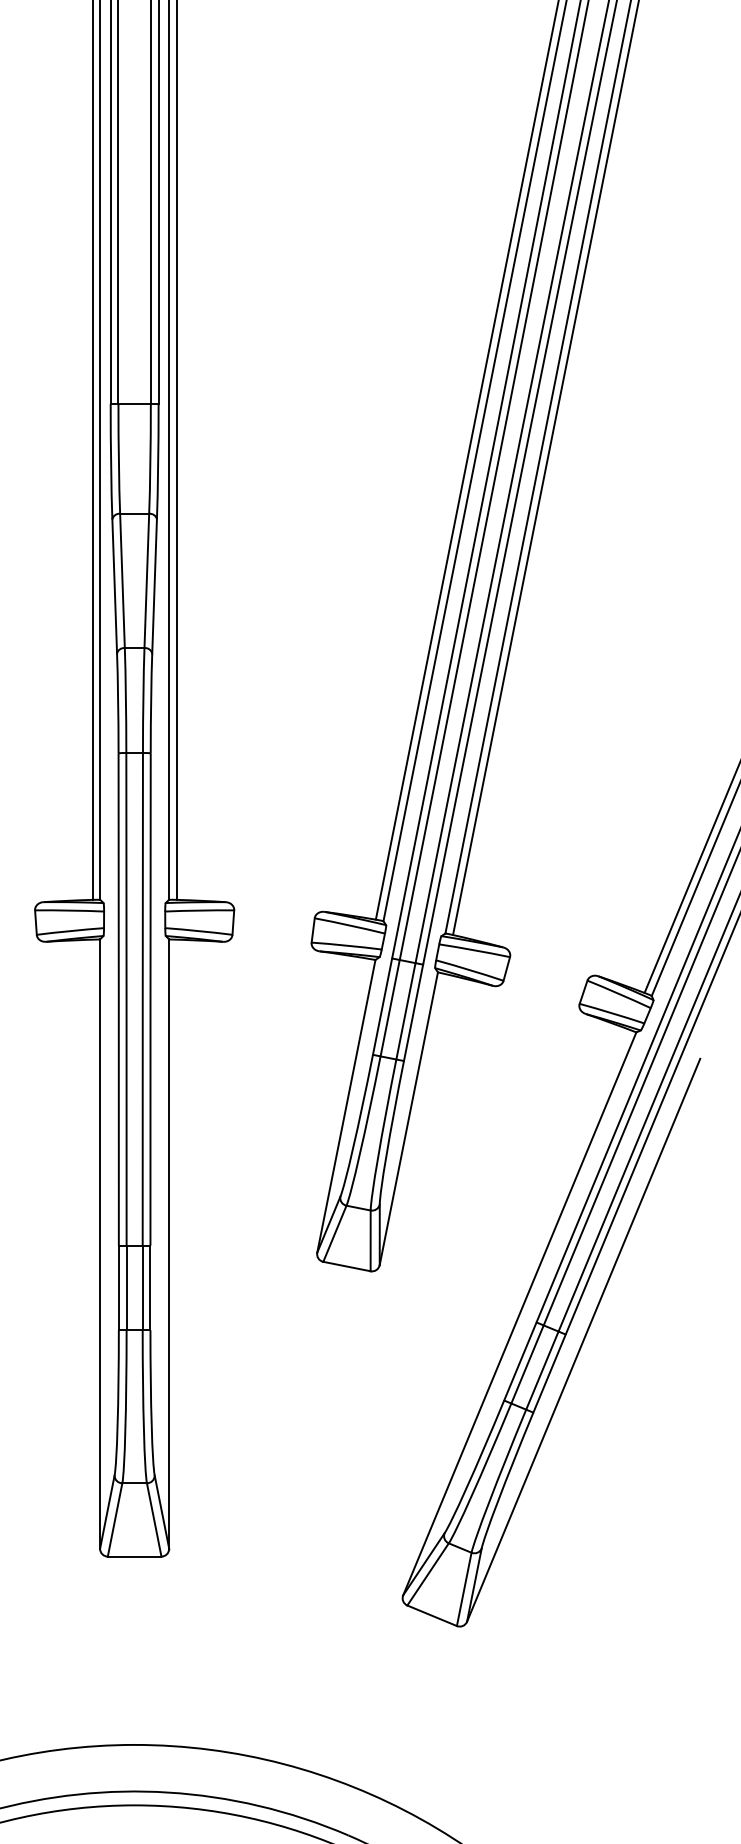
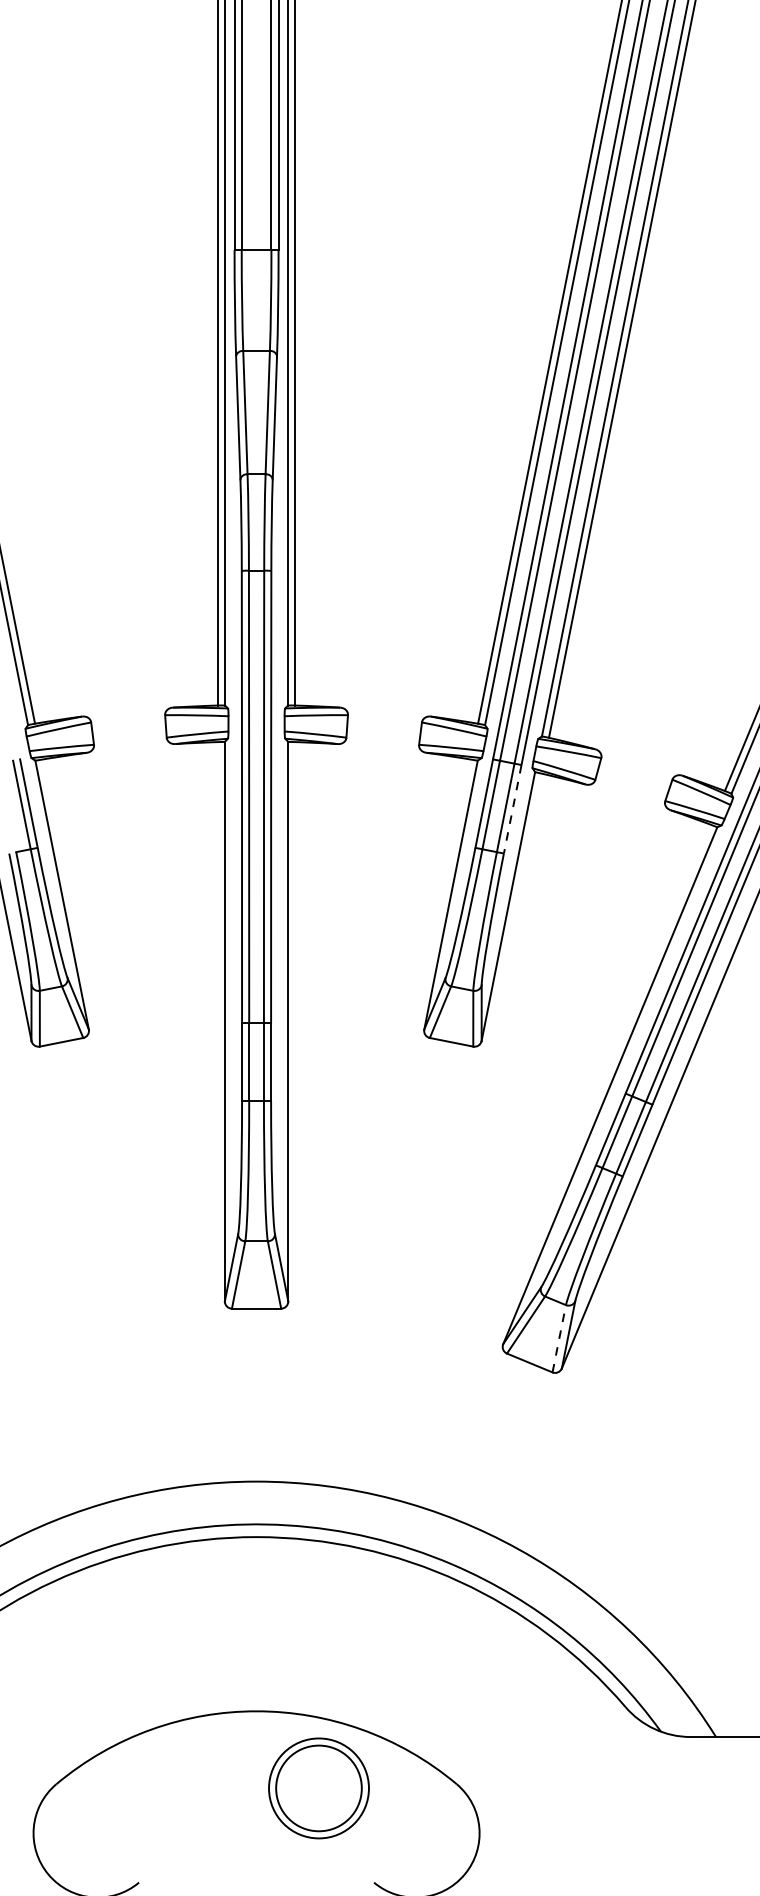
line: (413, 1013) -> (512, 809), solid -> dashed
line: (464, 1589) -> (559, 1338), solid -> dashed

